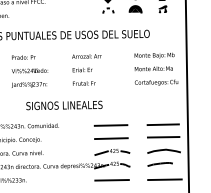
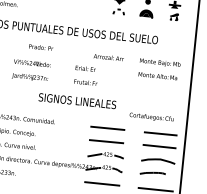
text: (86, 56) -> (108, 57), moved
text: (23, 57) -> (40, 47), moved
text: (156, 82) -> (151, 117), moved
text: (64, 105) -> (77, 101), moved

